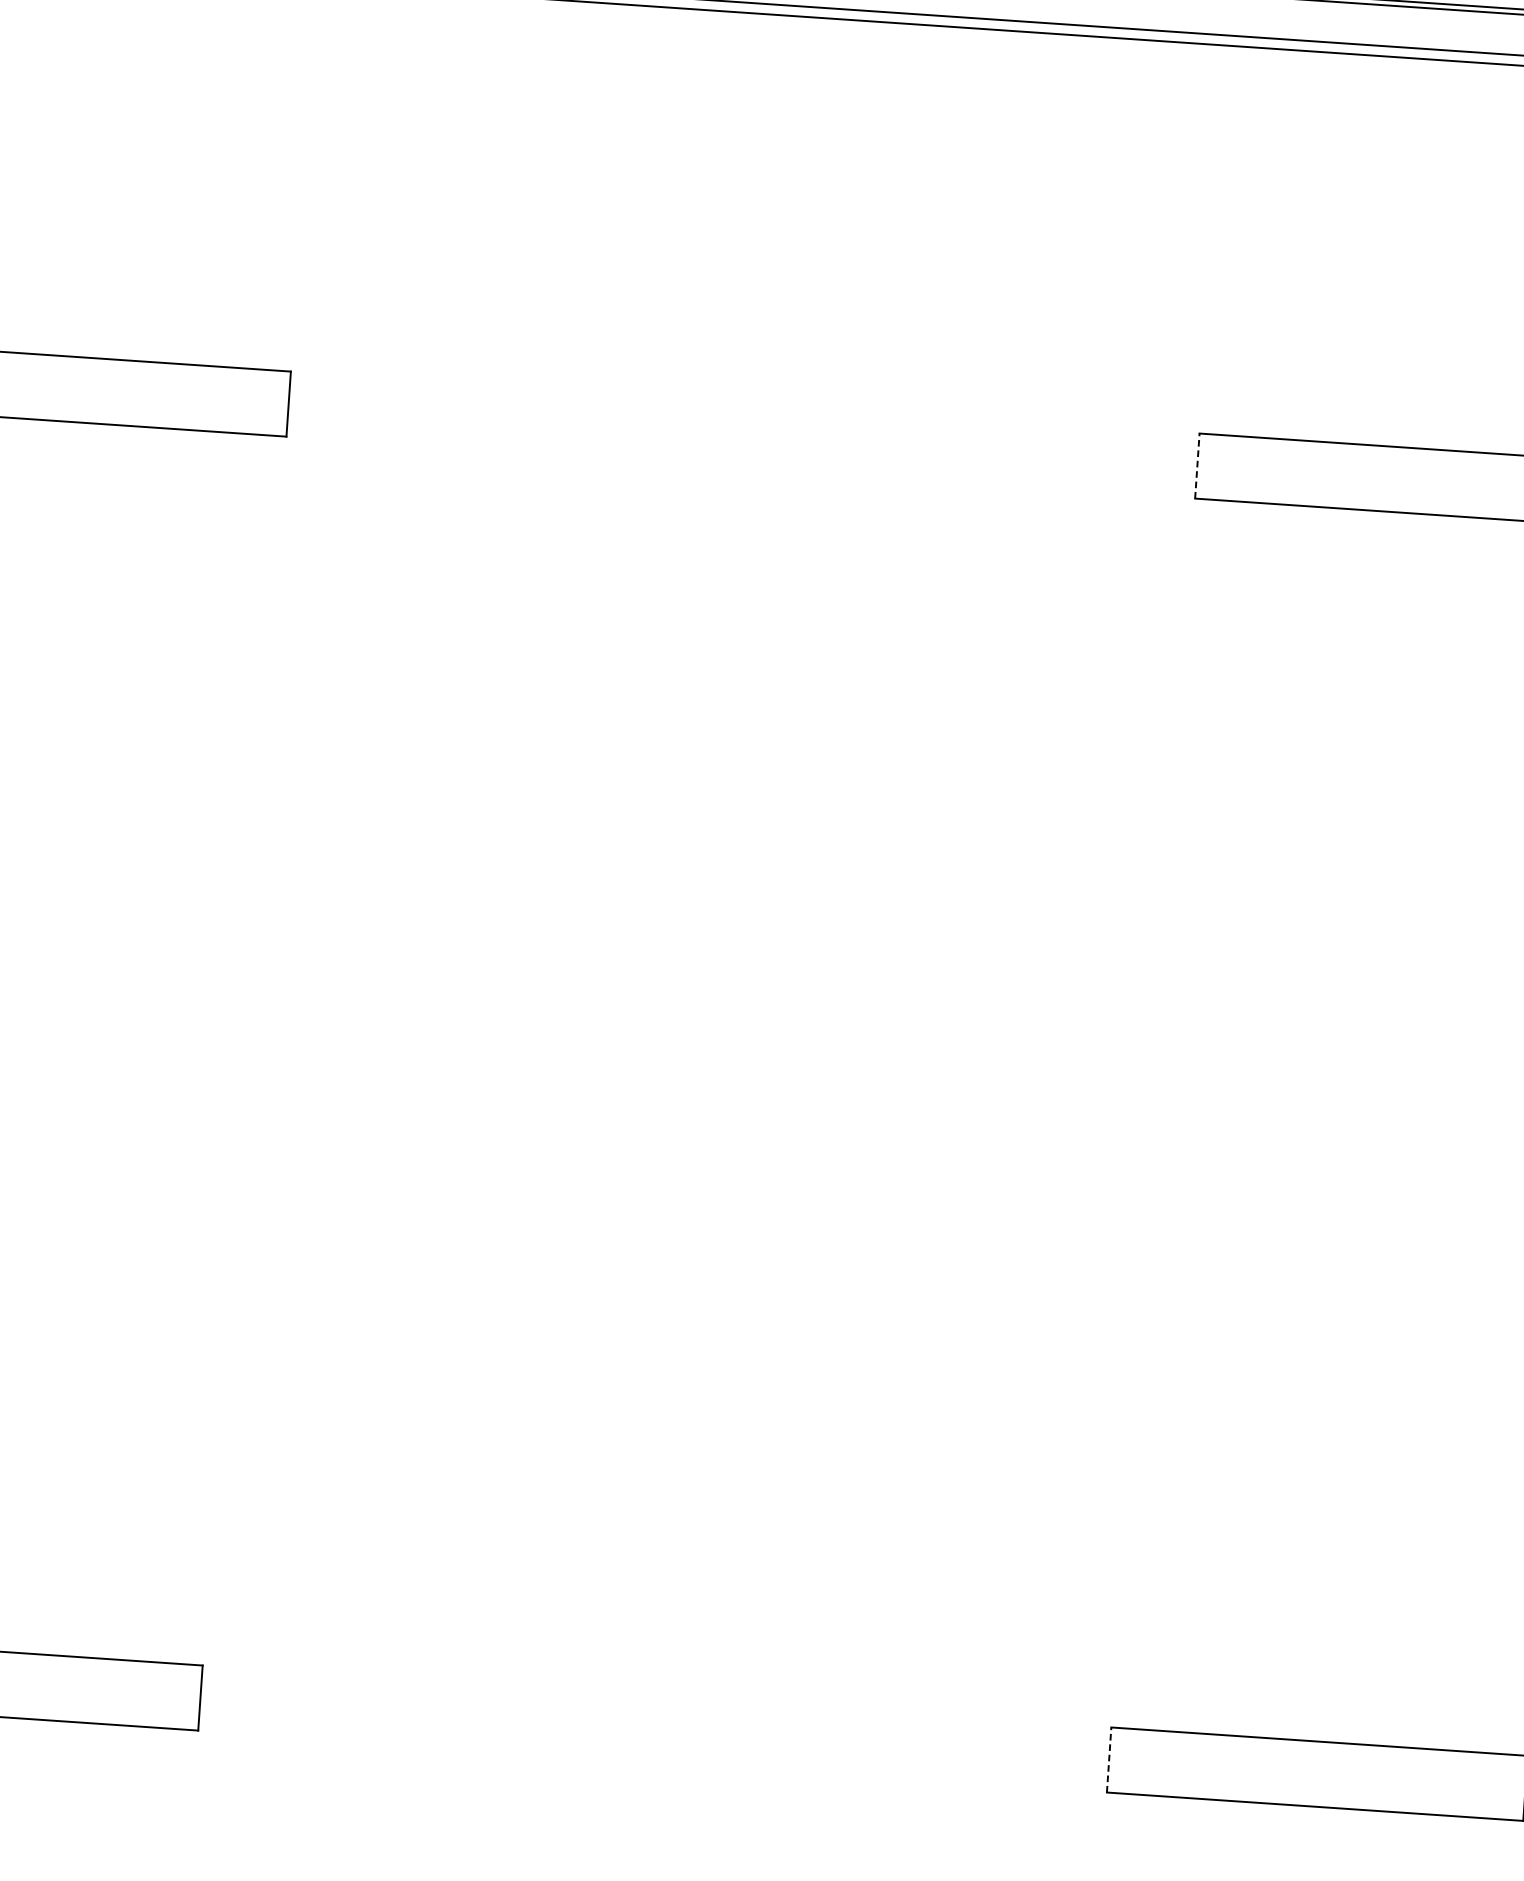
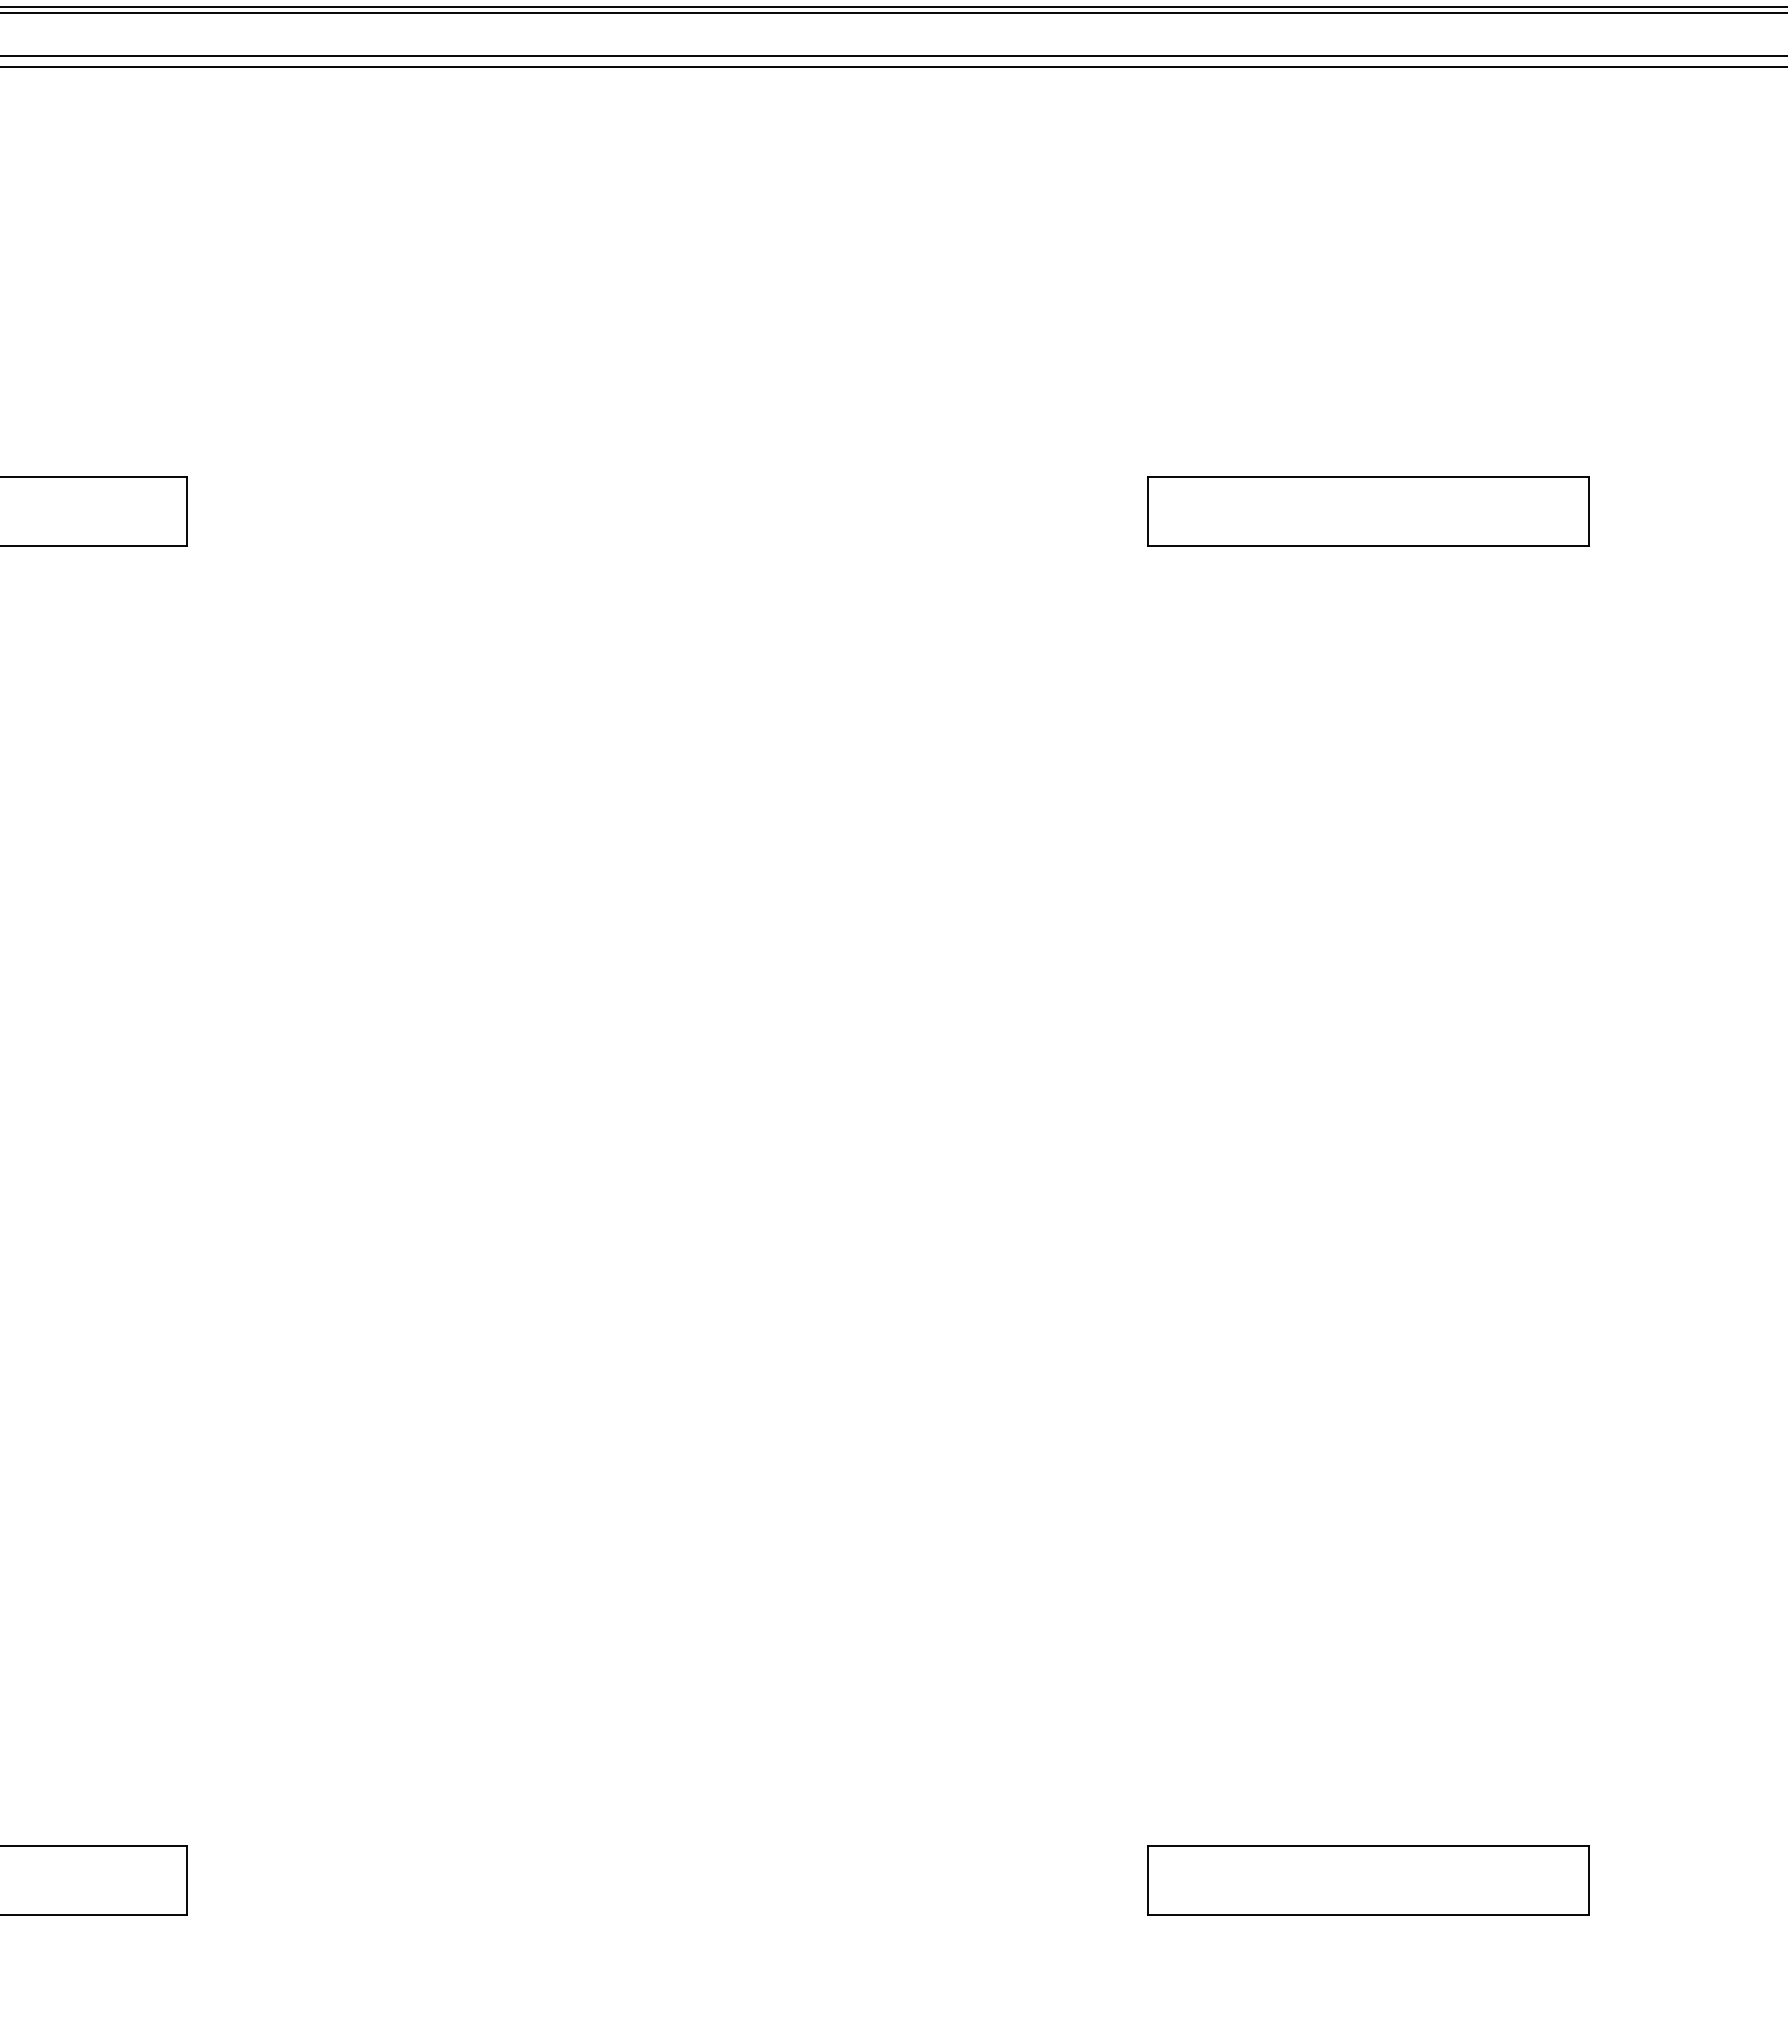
line: (1197, 465) -> (1148, 511), dashed -> solid
line: (1109, 1759) -> (1148, 1880), dashed -> solid

